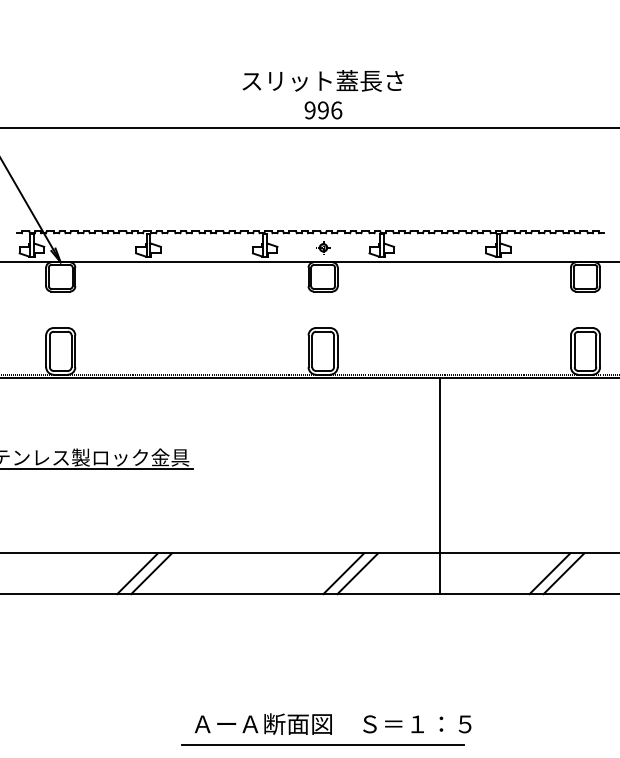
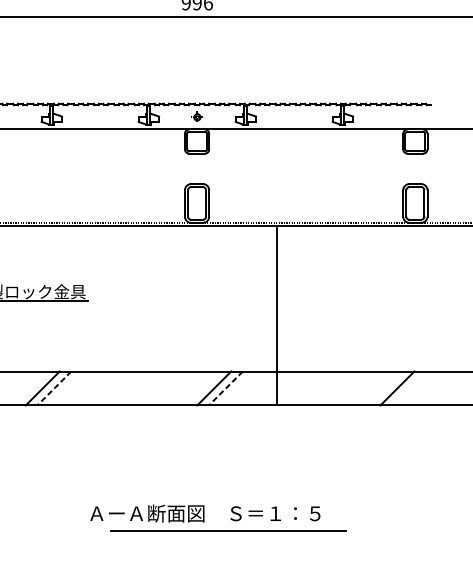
line: (439, 486) -> (277, 315), moved
line: (151, 573) -> (54, 388), solid -> dashed
line: (357, 573) -> (225, 388), solid -> dashed
line: (549, 573) -> (385, 388), removed
line: (322, 744) -> (228, 530), moved

